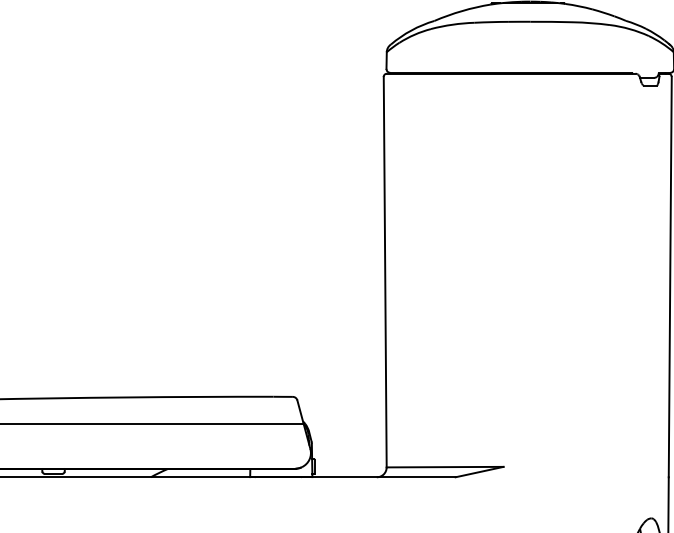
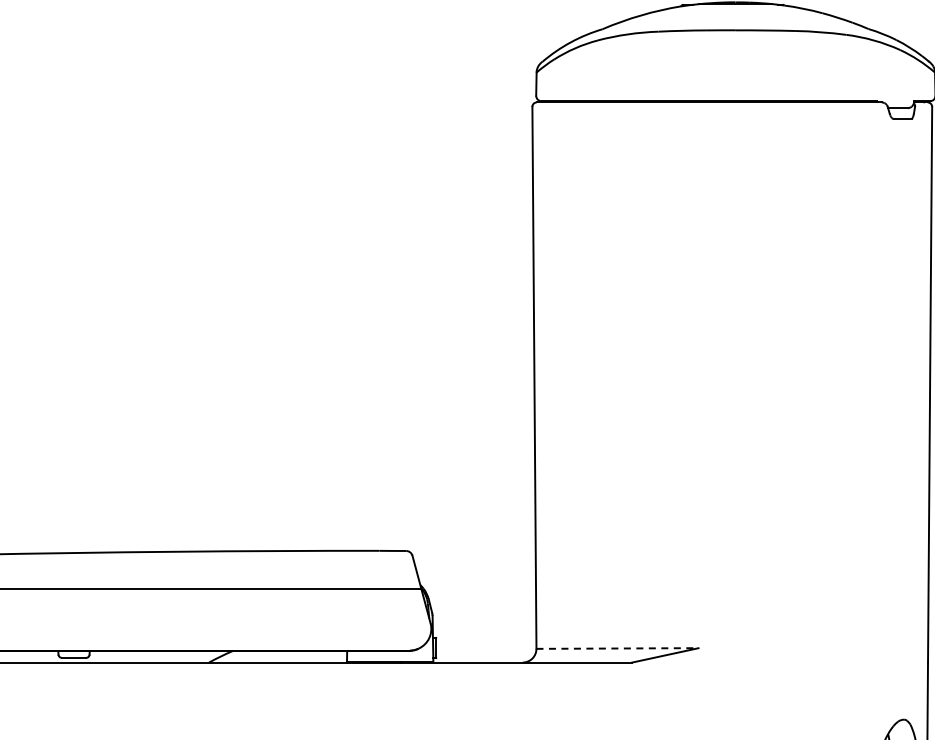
line: (445, 467) -> (618, 648), solid -> dashed

